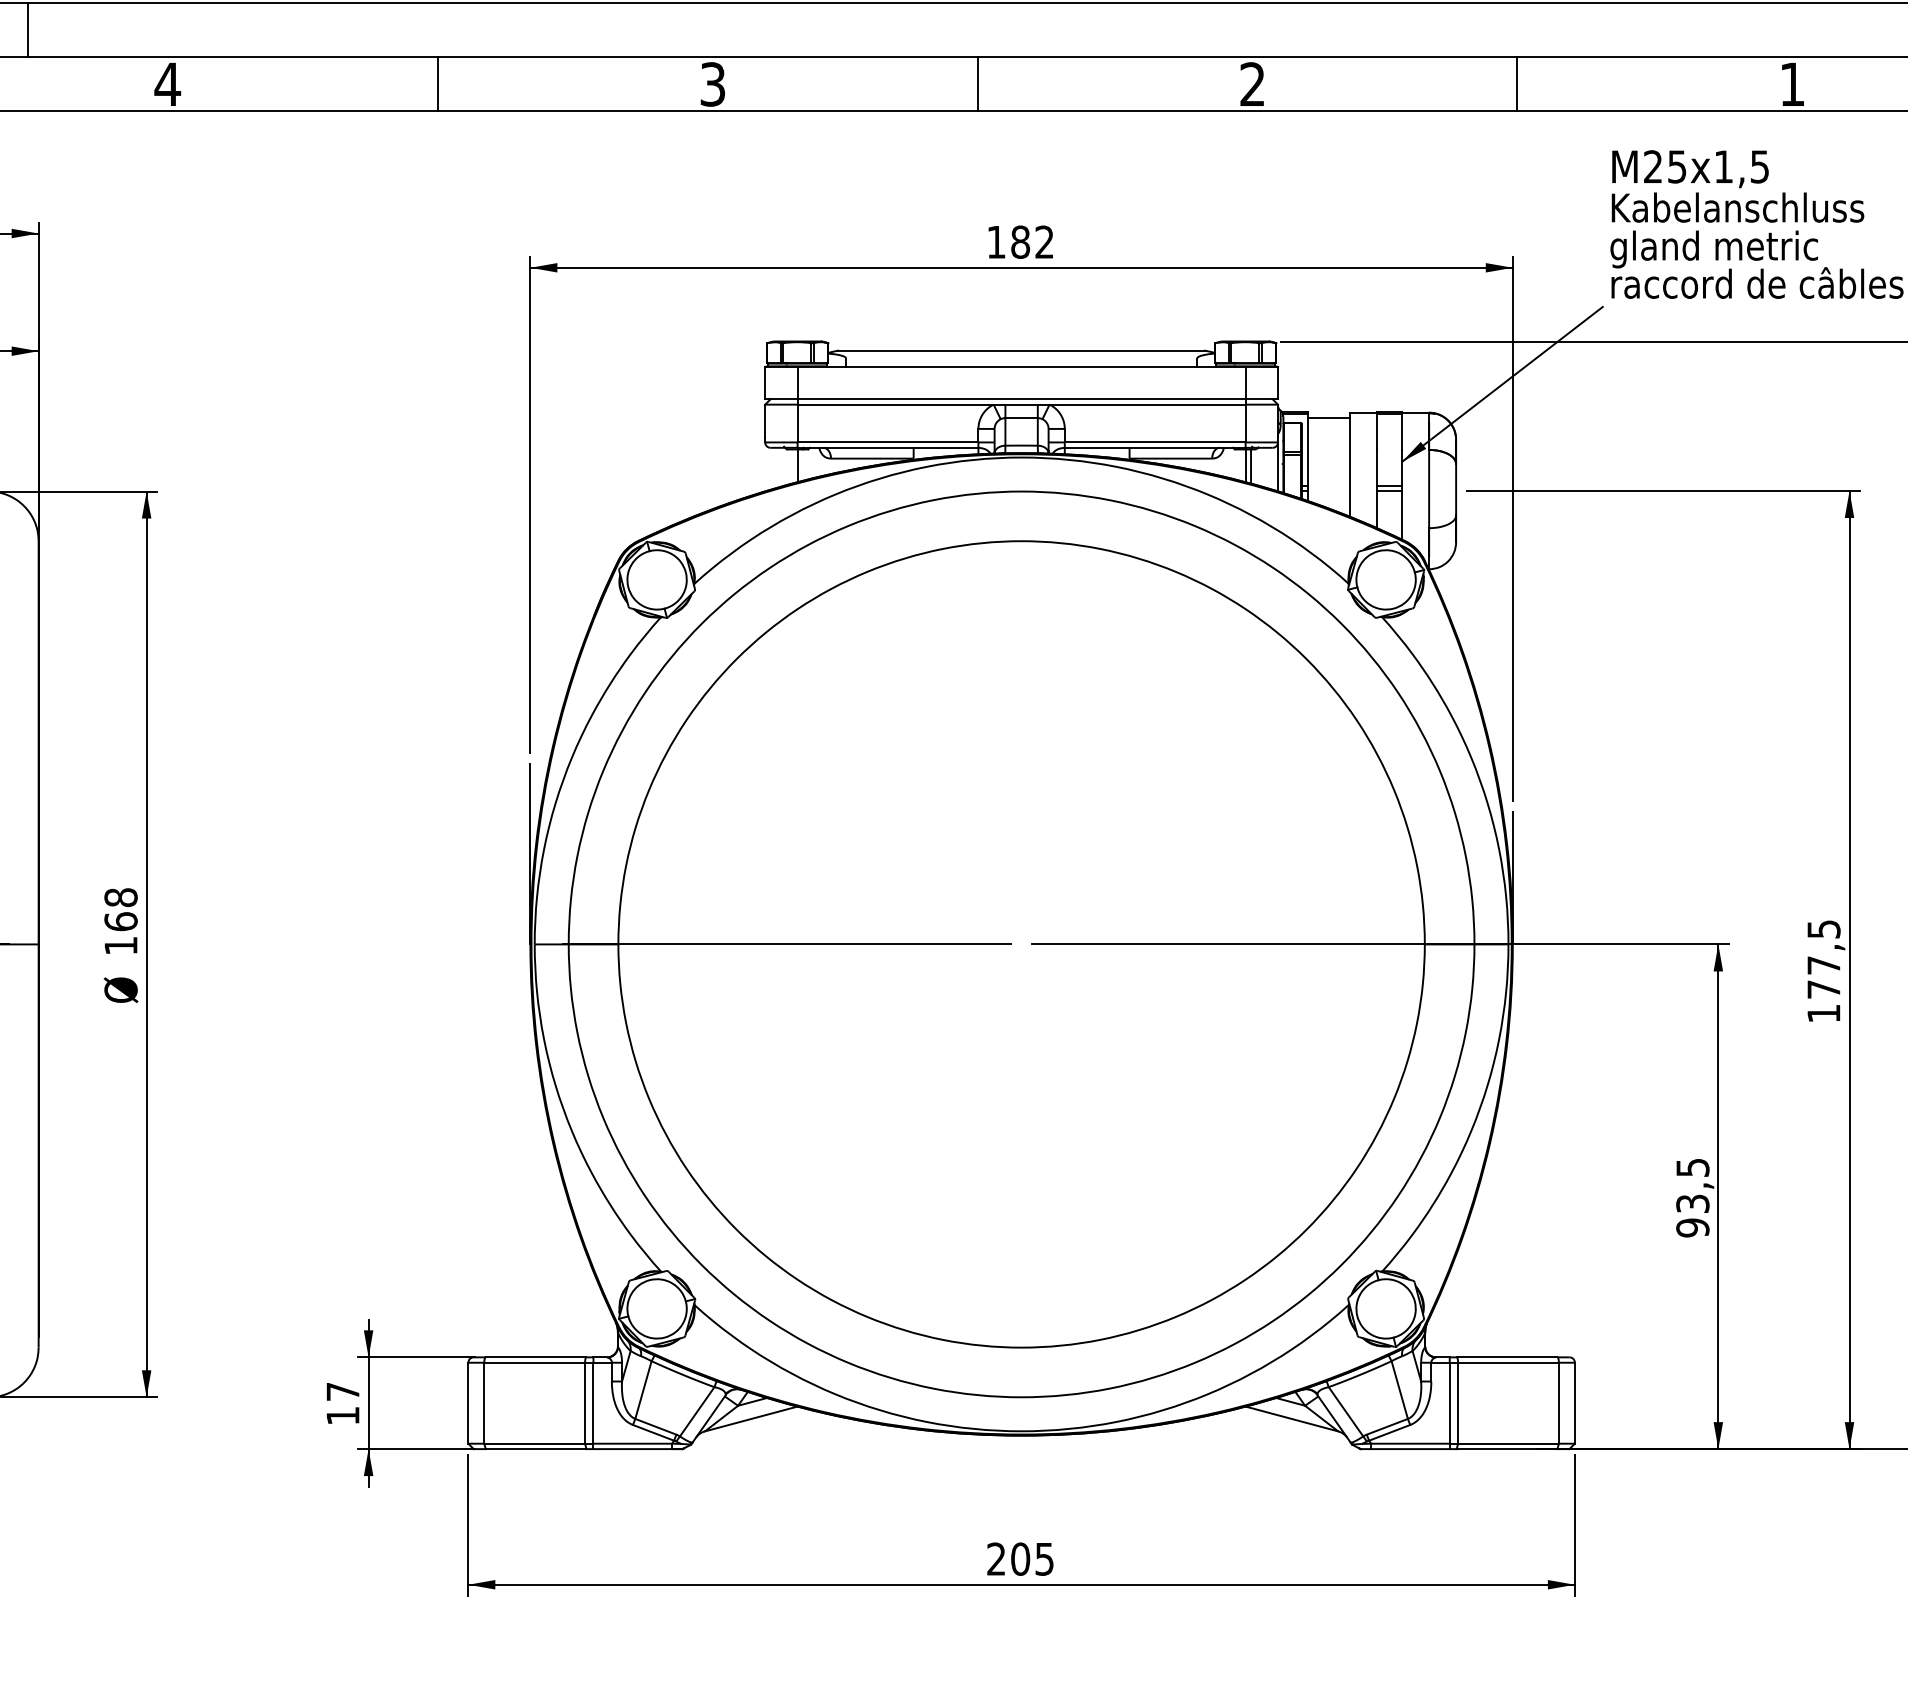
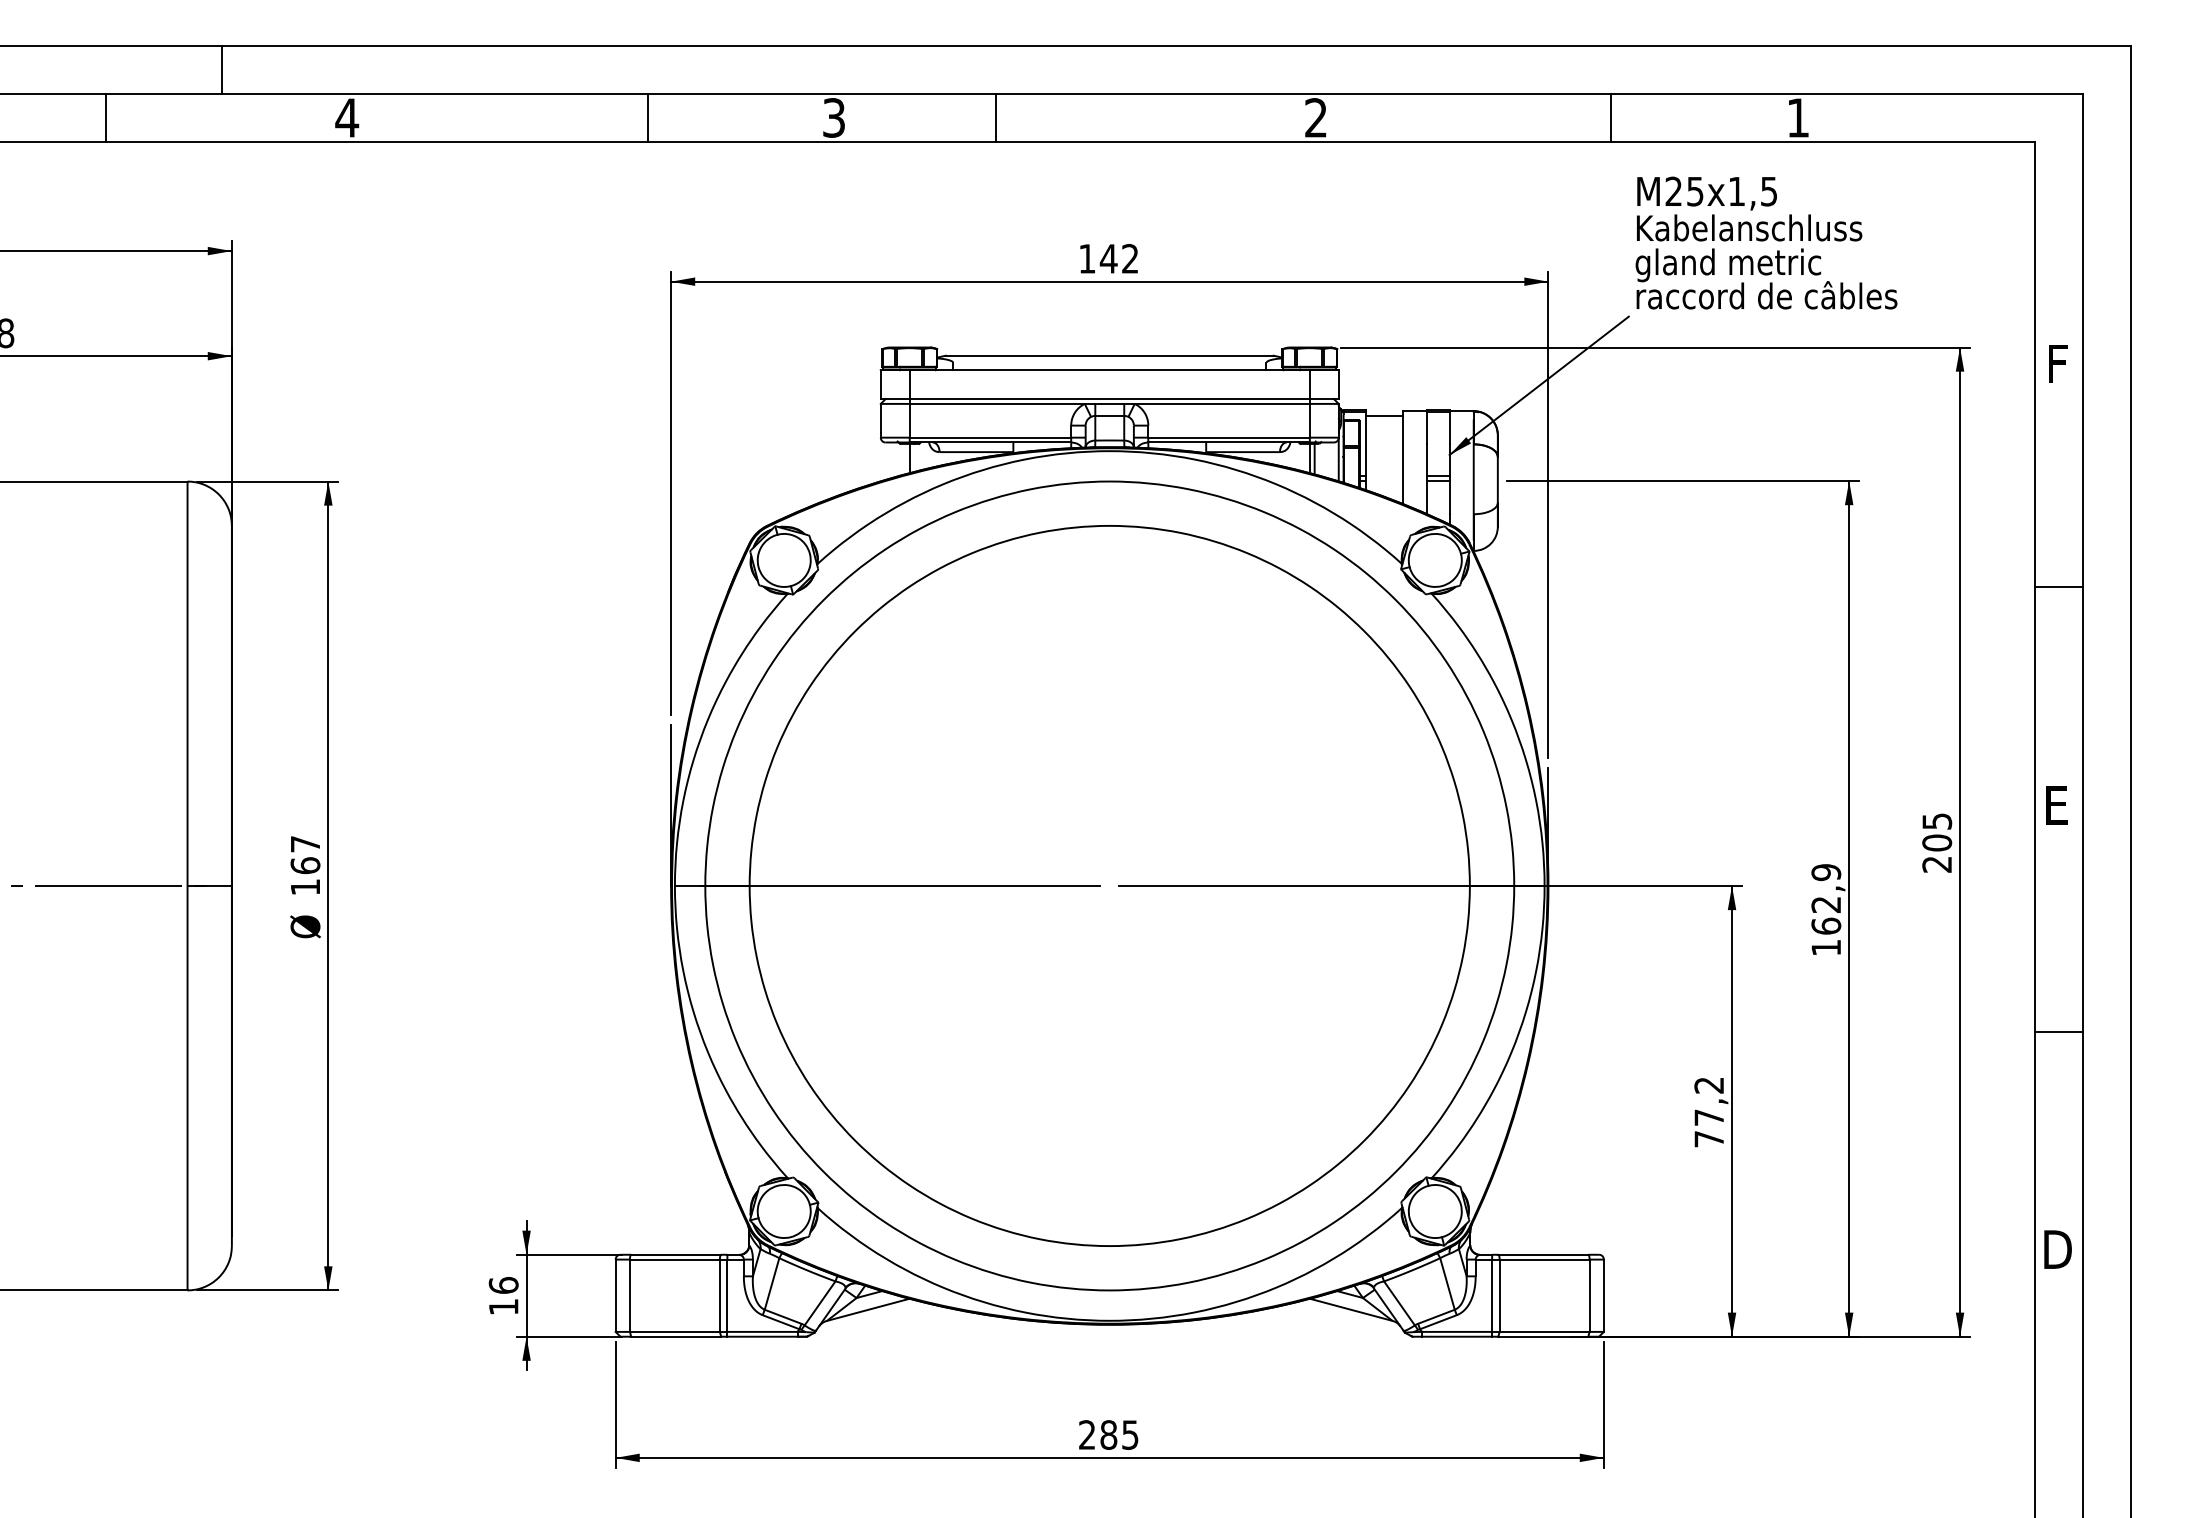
line: (437, 83) -> (648, 117), moved
line: (977, 83) -> (995, 117), moved
line: (1517, 83) -> (1610, 117), moved
text: (1020, 241) -> (1108, 258), 182 -> 142
text: (121, 896) -> (305, 843), 168 -> 167
text: (1824, 959) -> (1826, 899), 177,5 -> 162,9
text: (1693, 1198) -> (1709, 1112), 93,5 -> 77,2
text: (342, 1391) -> (503, 1285), 17 -> 16
text: (1020, 1558) -> (1108, 1434), 205 -> 285

